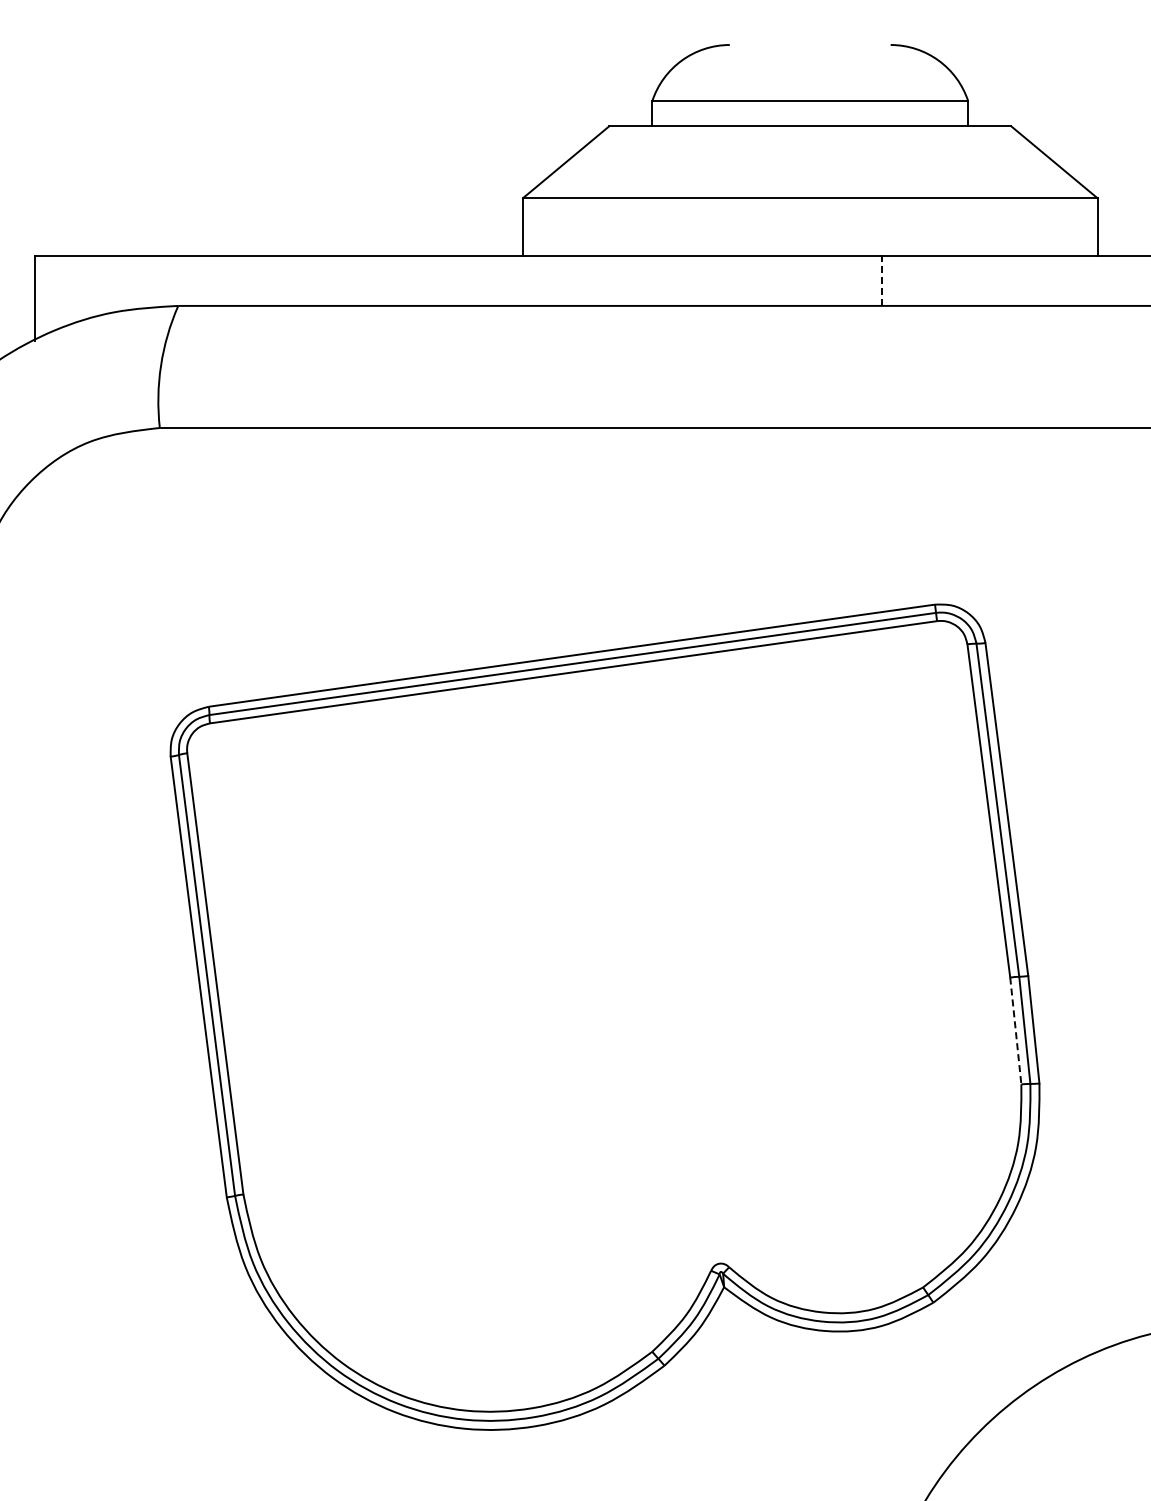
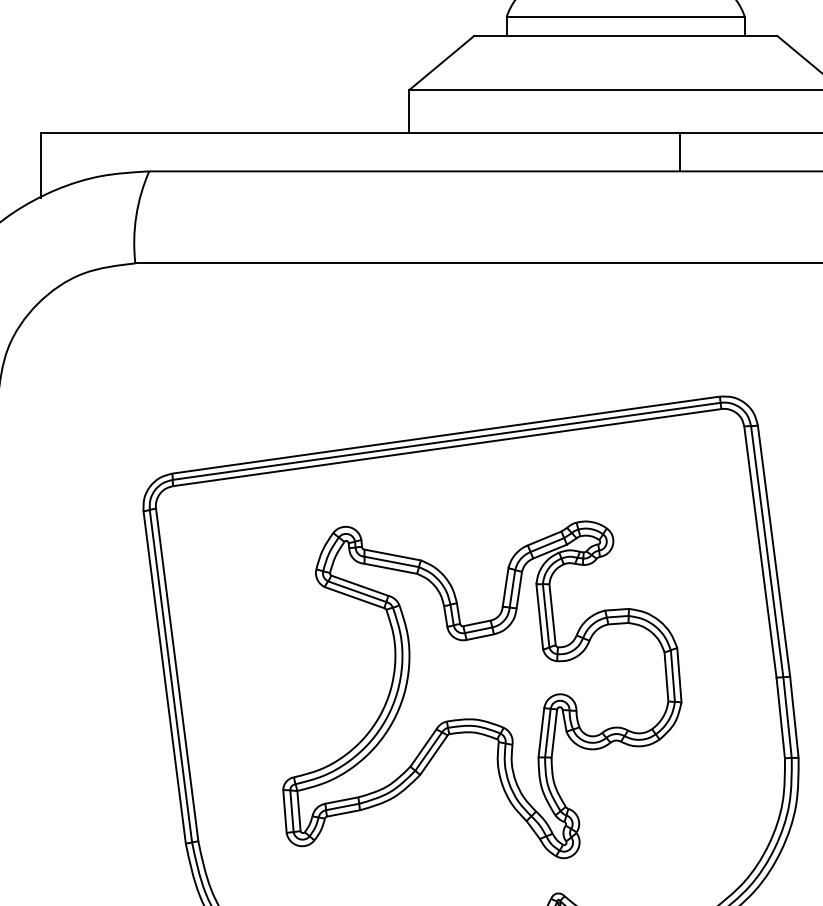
line: (882, 280) -> (680, 152), dashed -> solid
part: (620, 993) -> (482, 689), added
line: (1015, 1030) -> (780, 717), dashed -> solid

